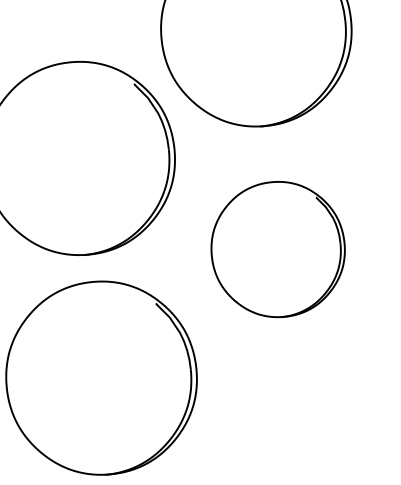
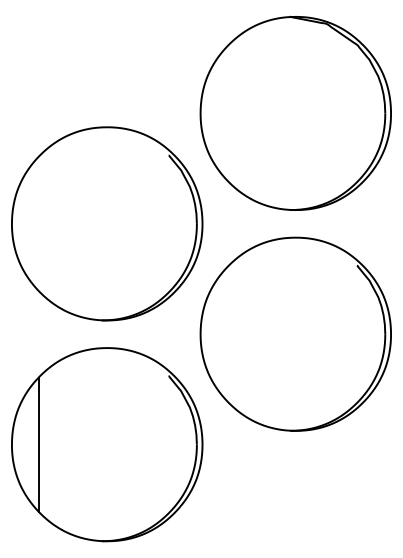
part: (277, 248) -> (295, 333), size x1.43
line: (34, 385) -> (39, 445), added

